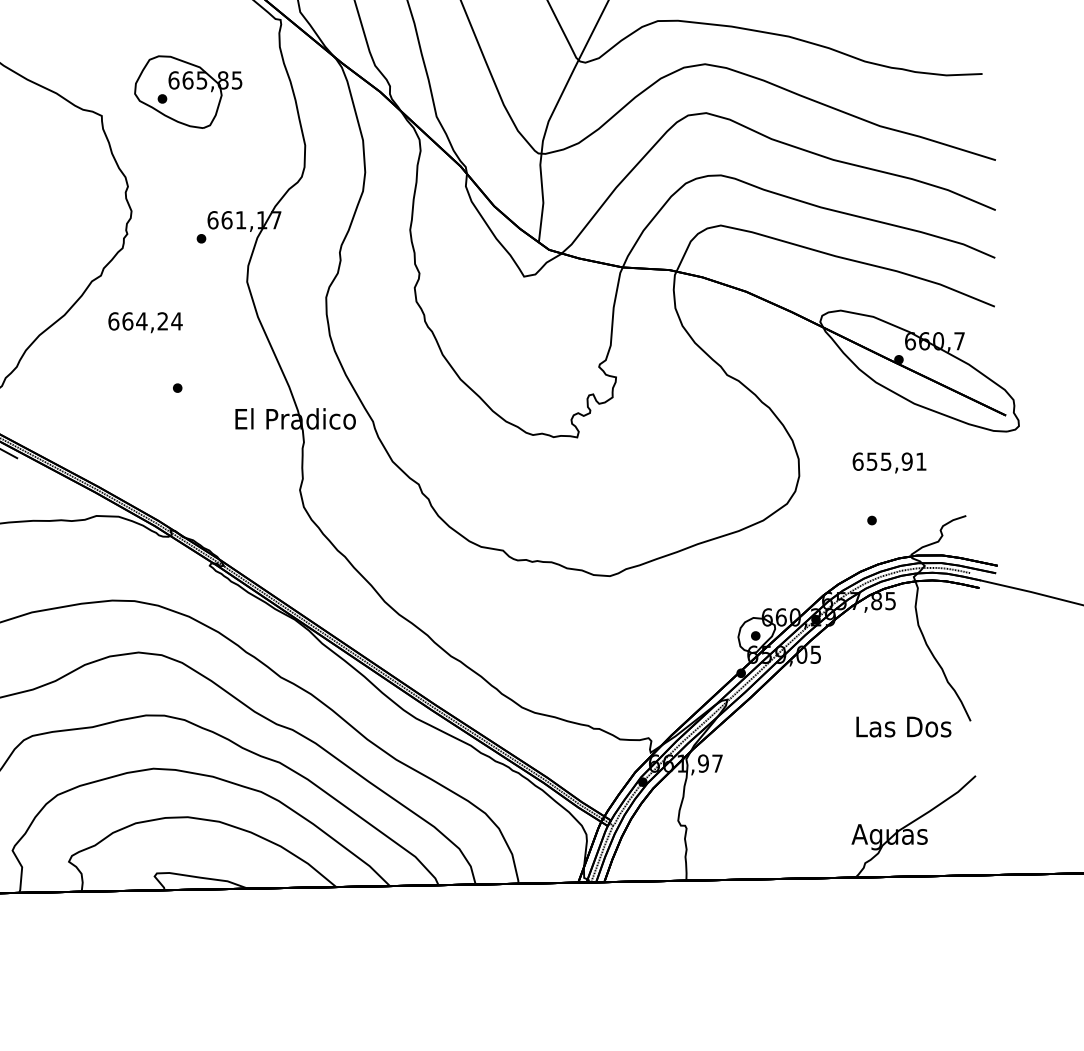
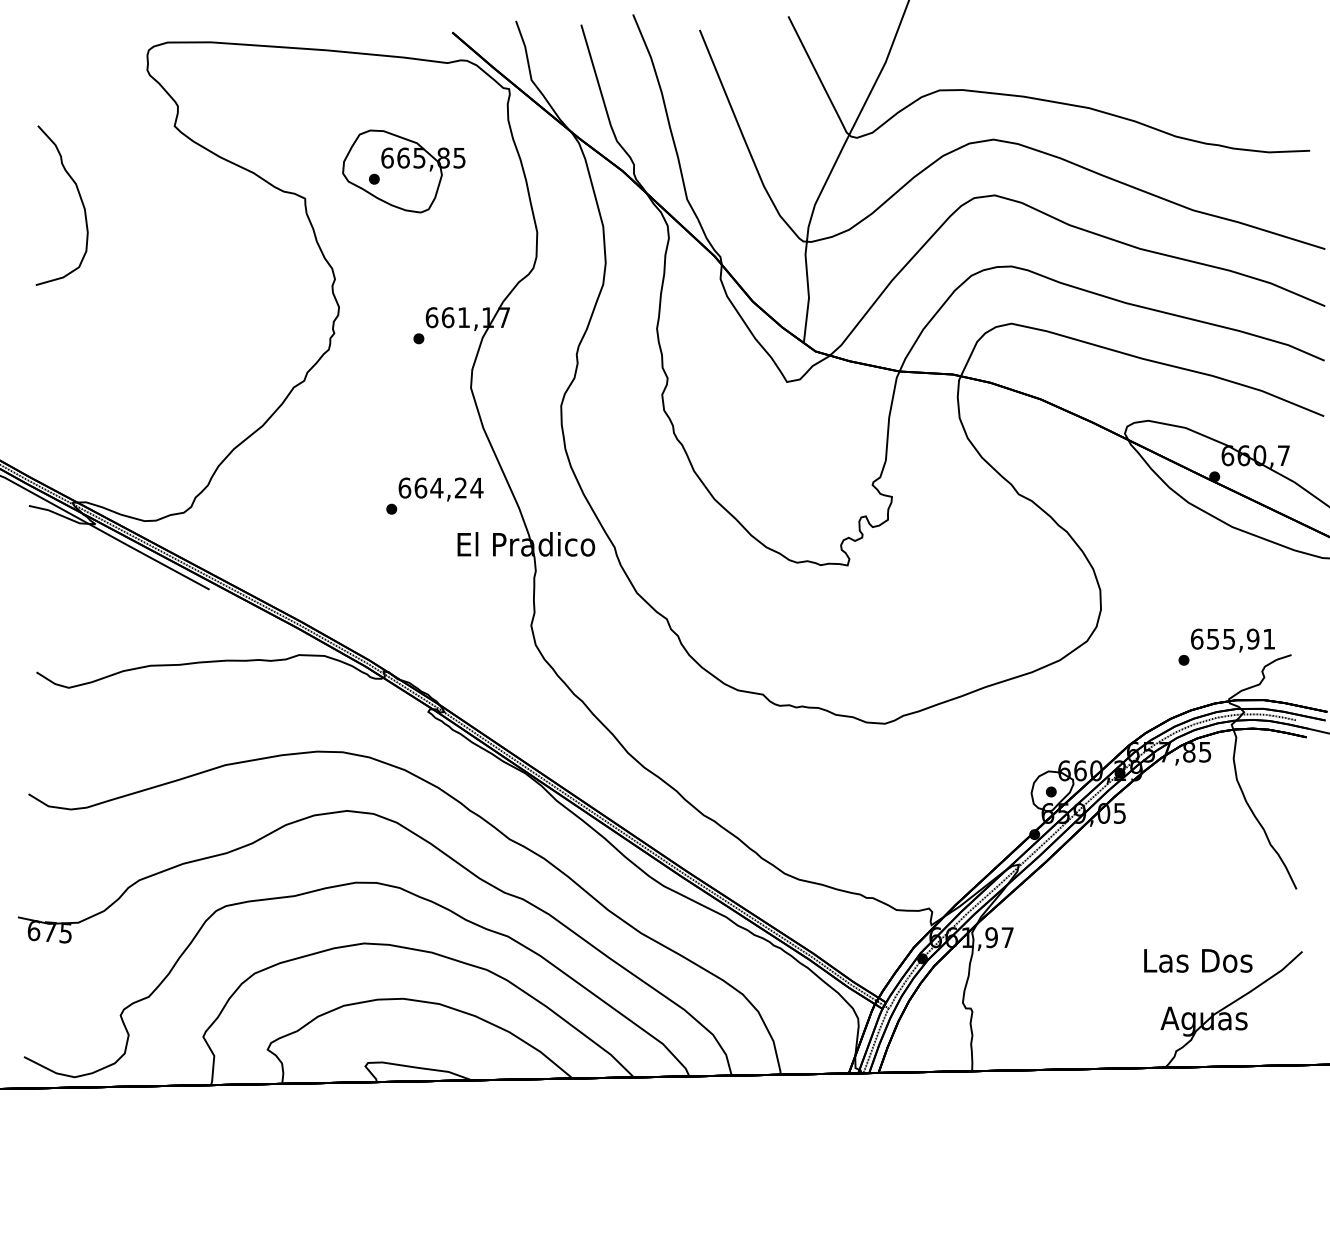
text: (145, 322) -> (440, 489), moved
text: (889, 462) -> (1232, 640), moved
text: (904, 726) -> (1198, 960), moved

